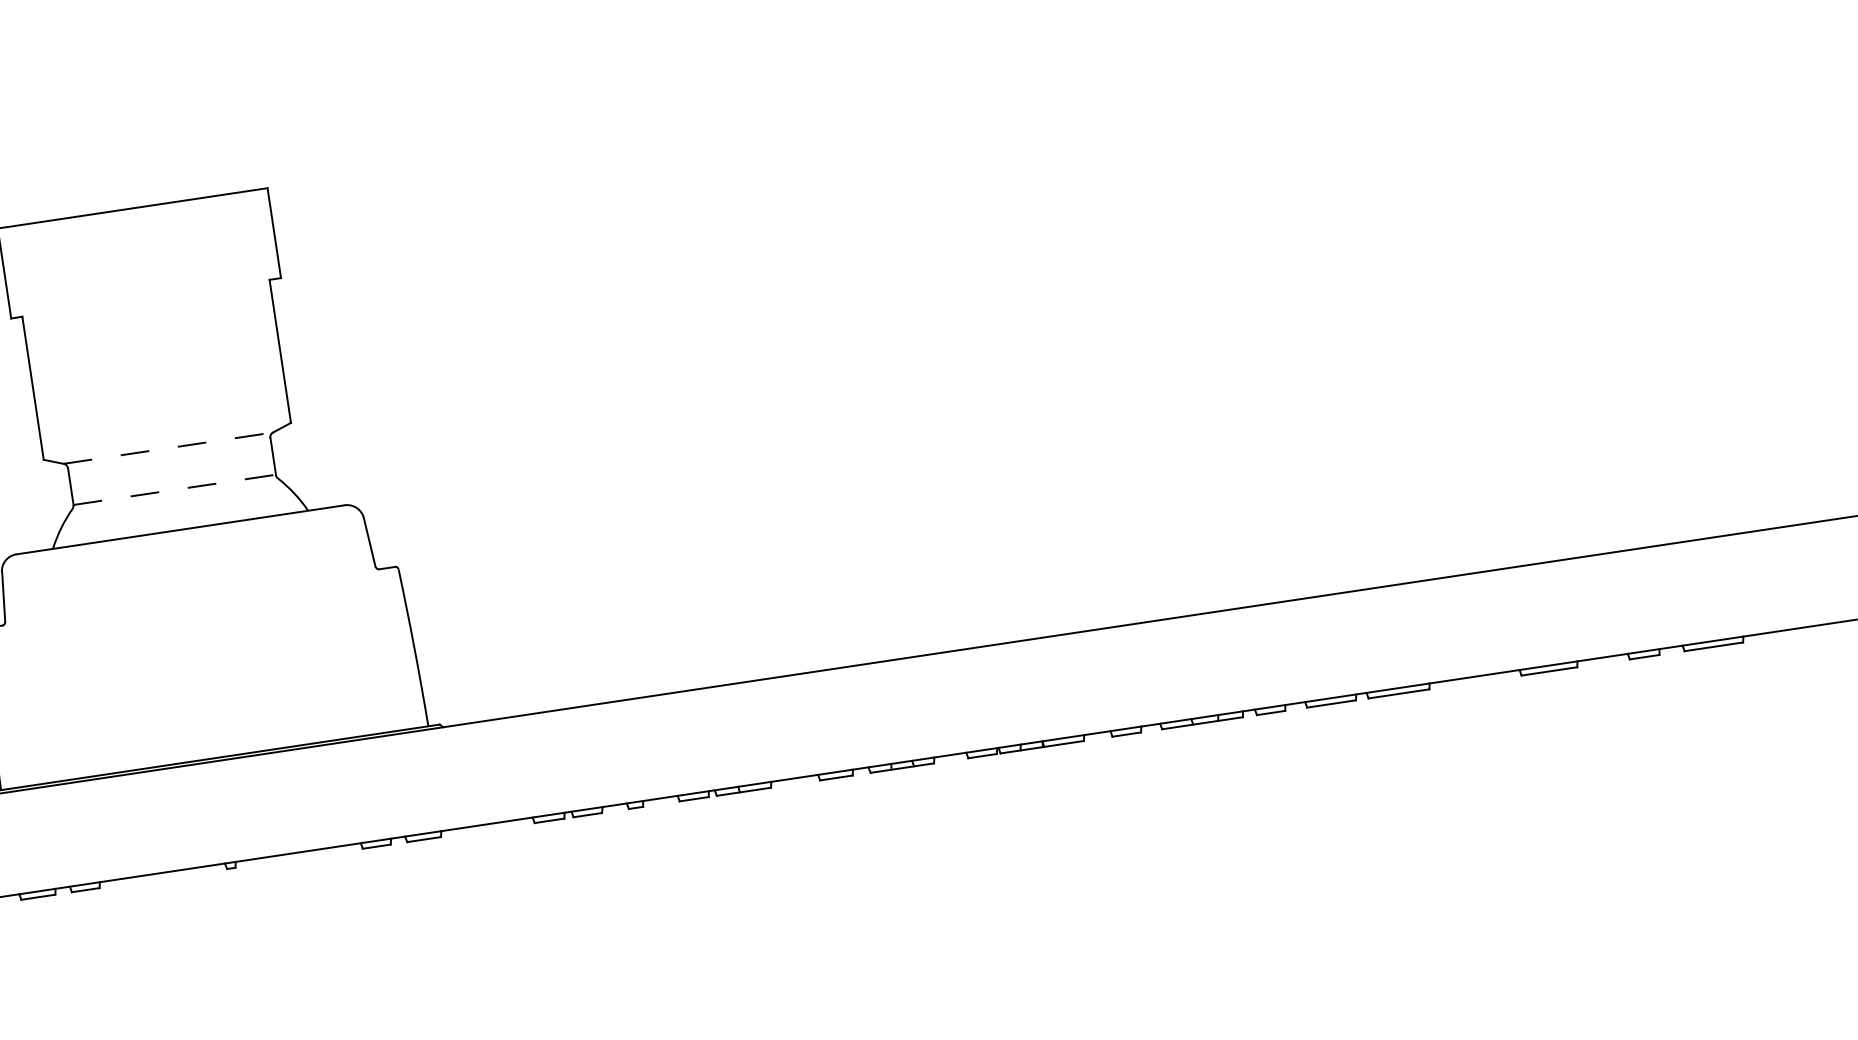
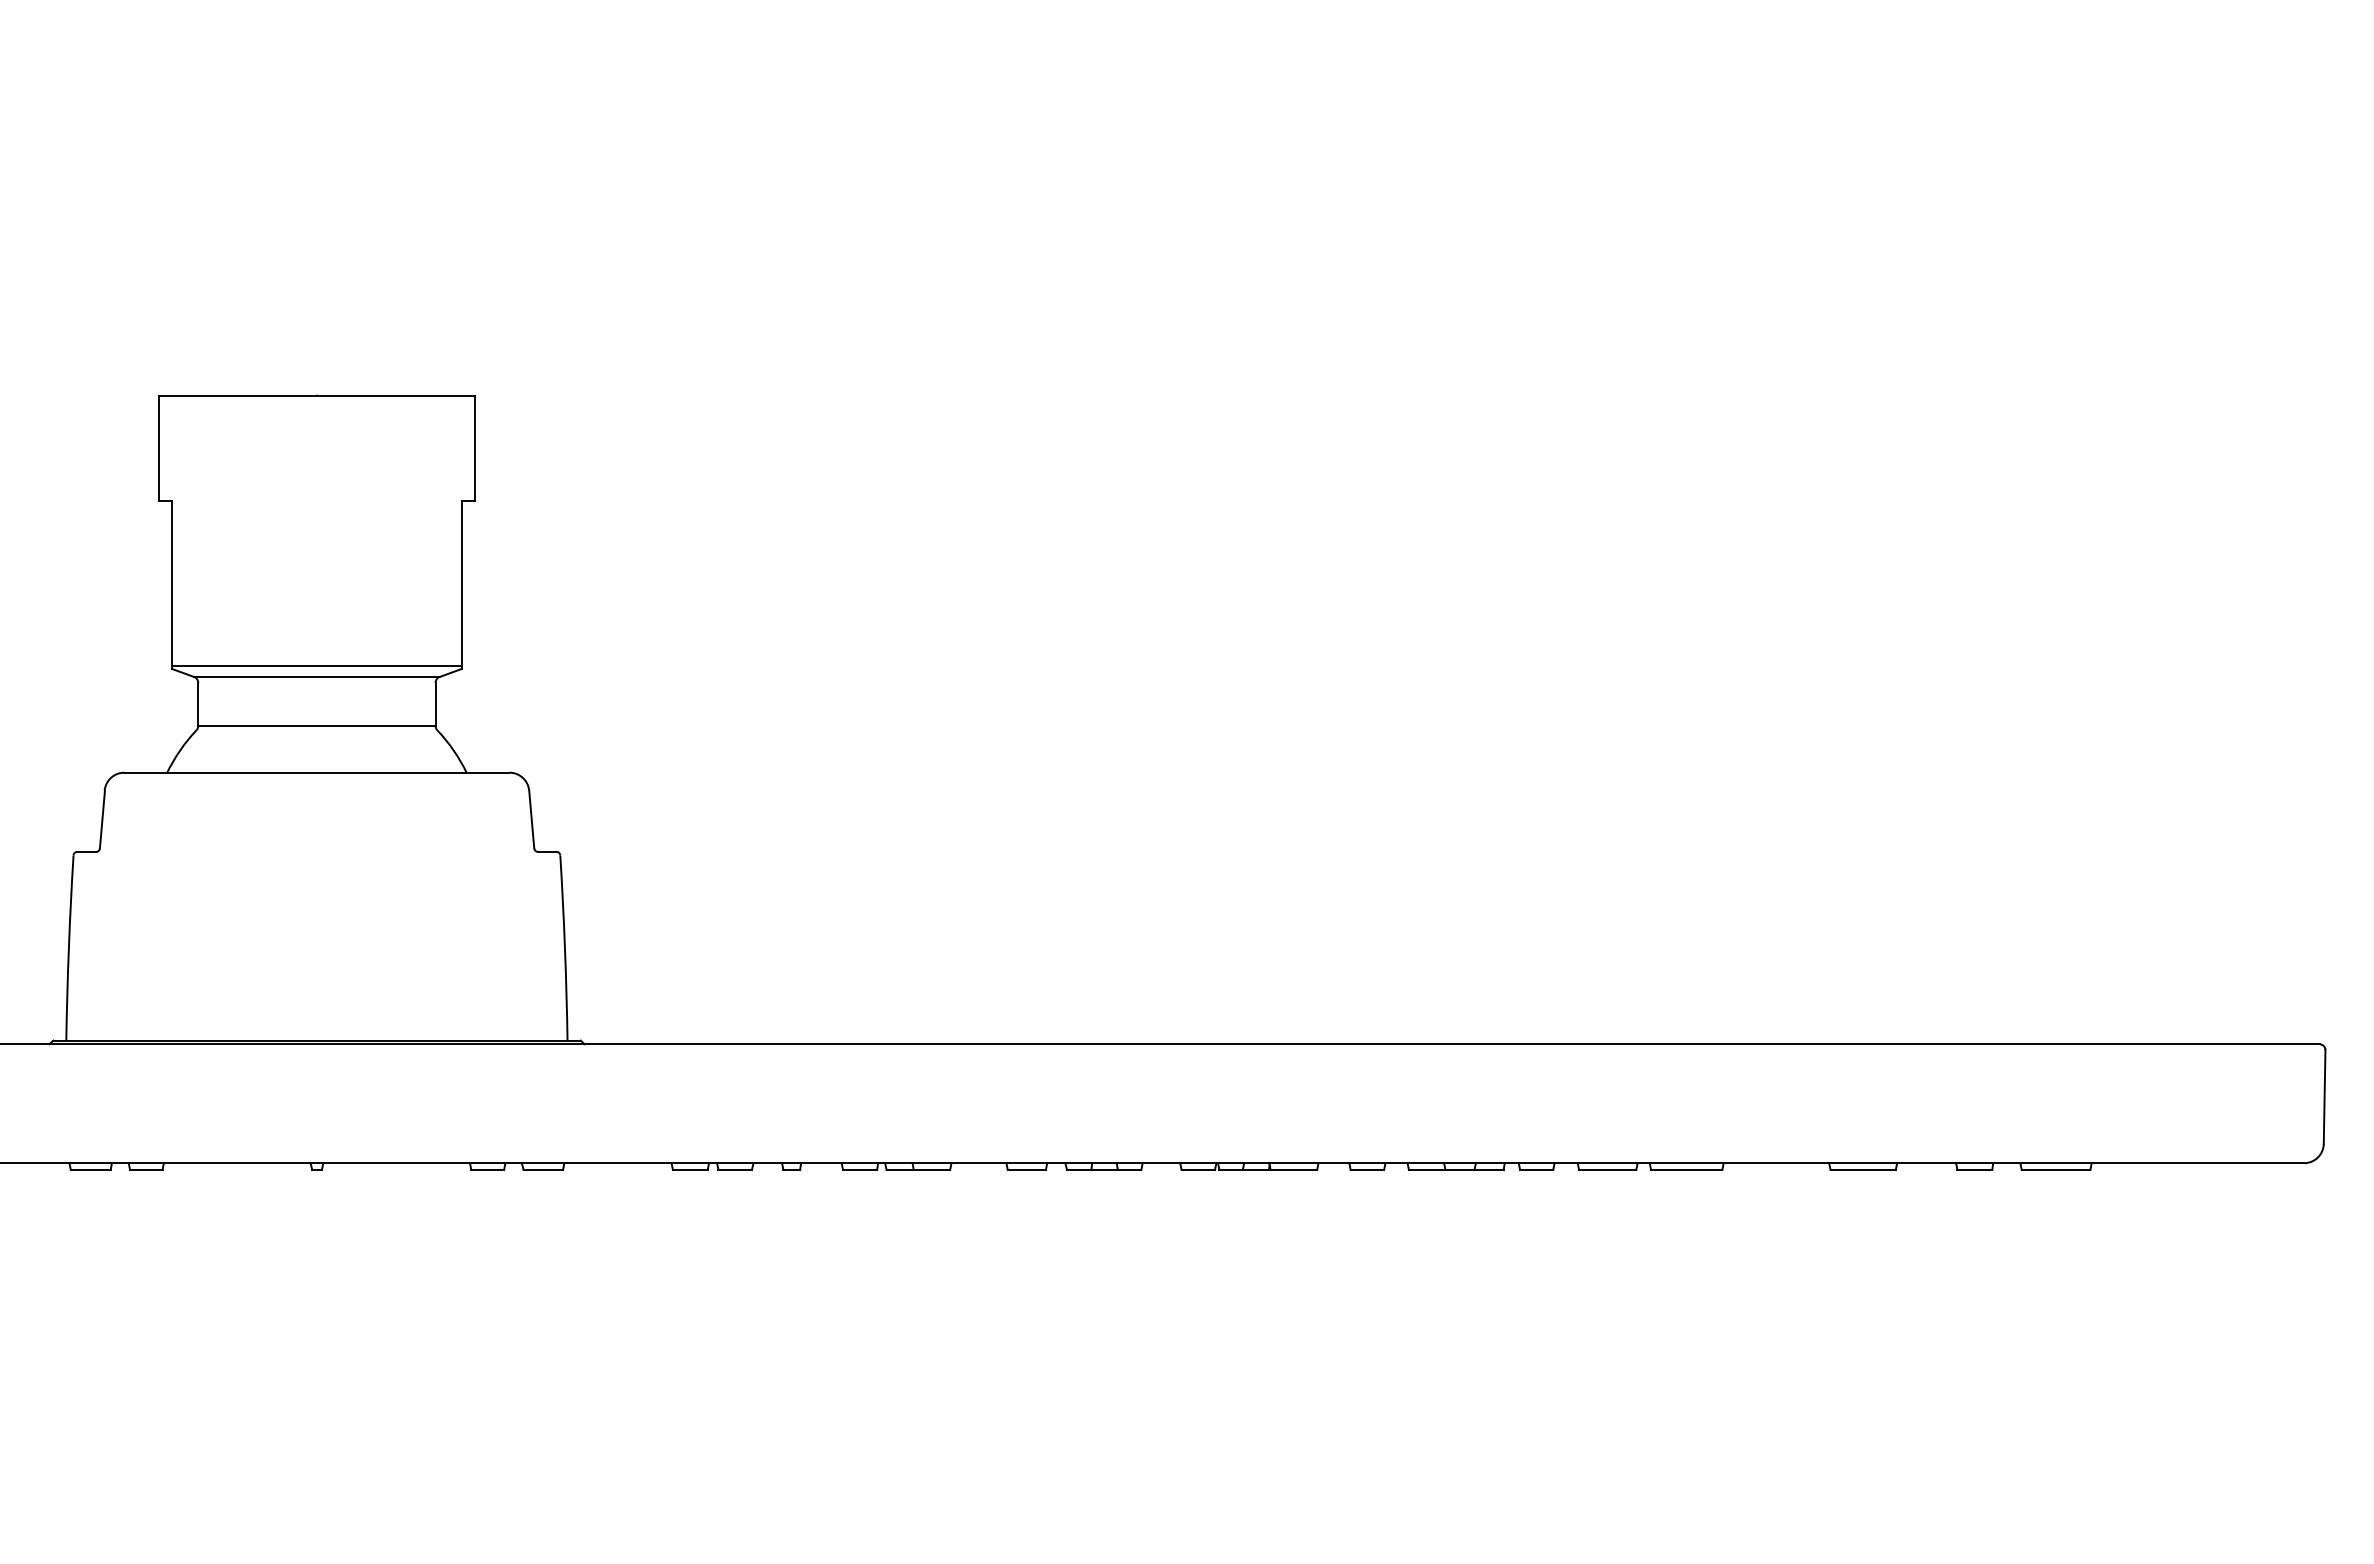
line: (166, 438) -> (316, 665), added
line: (167, 447) -> (316, 676), dashed -> solid
line: (175, 489) -> (317, 725), dashed -> solid

